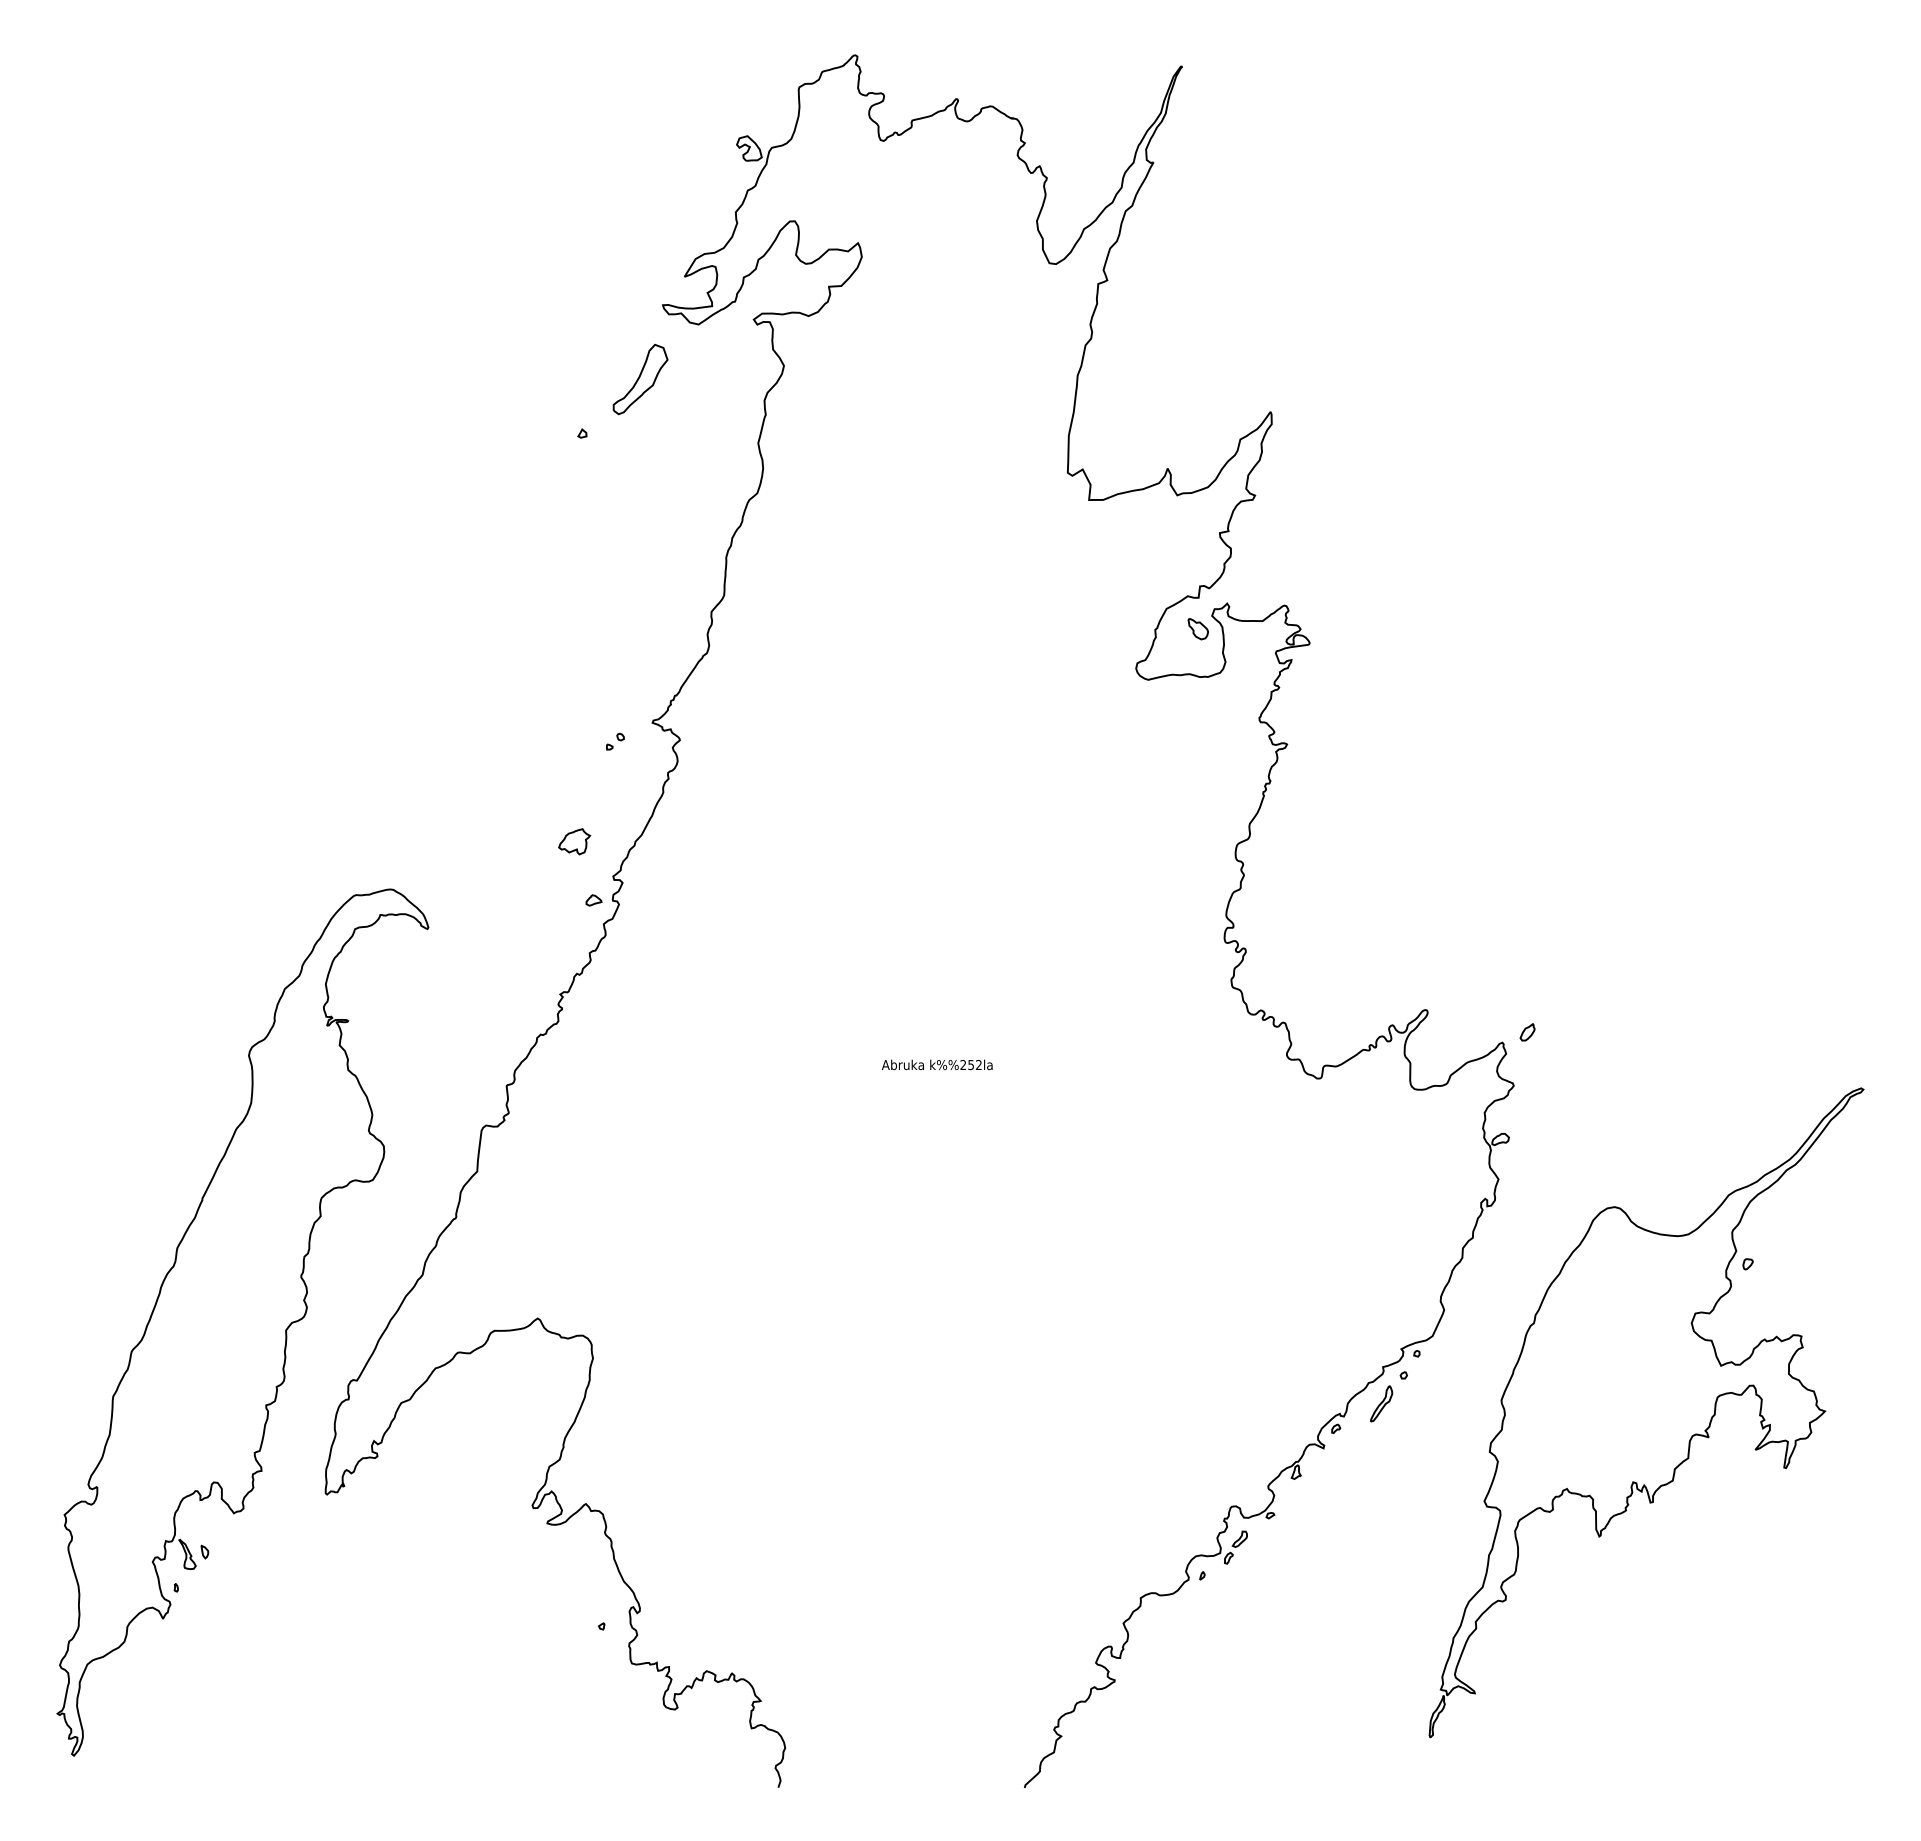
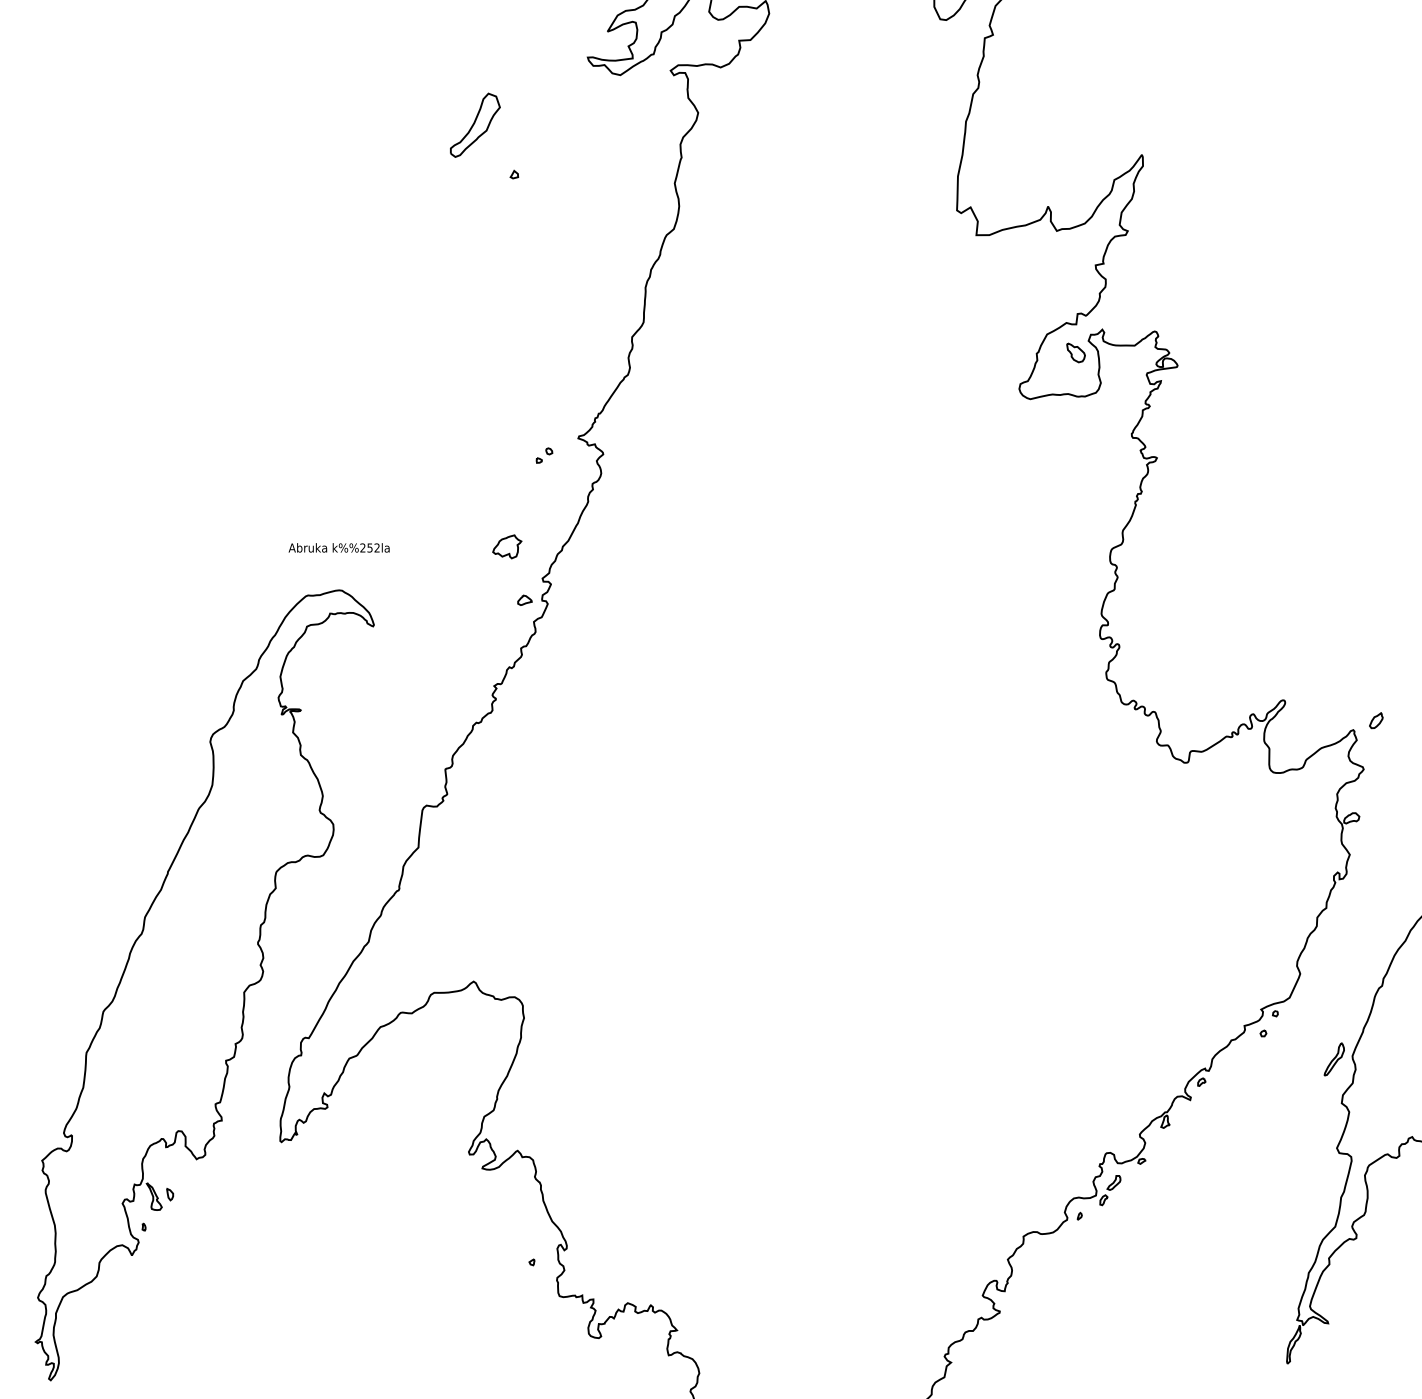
part: (640, 379) -> (475, 125), moved
text: (937, 1064) -> (339, 547), moved
part: (1381, 1403) -> (1334, 1059), moved

